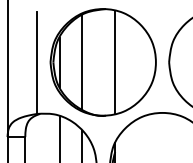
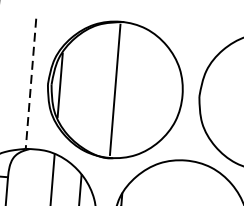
line: (37, 62) -> (31, 83), solid -> dashed
line: (82, 62) -> (88, 87), removed
line: (115, 62) -> (115, 90), moved

